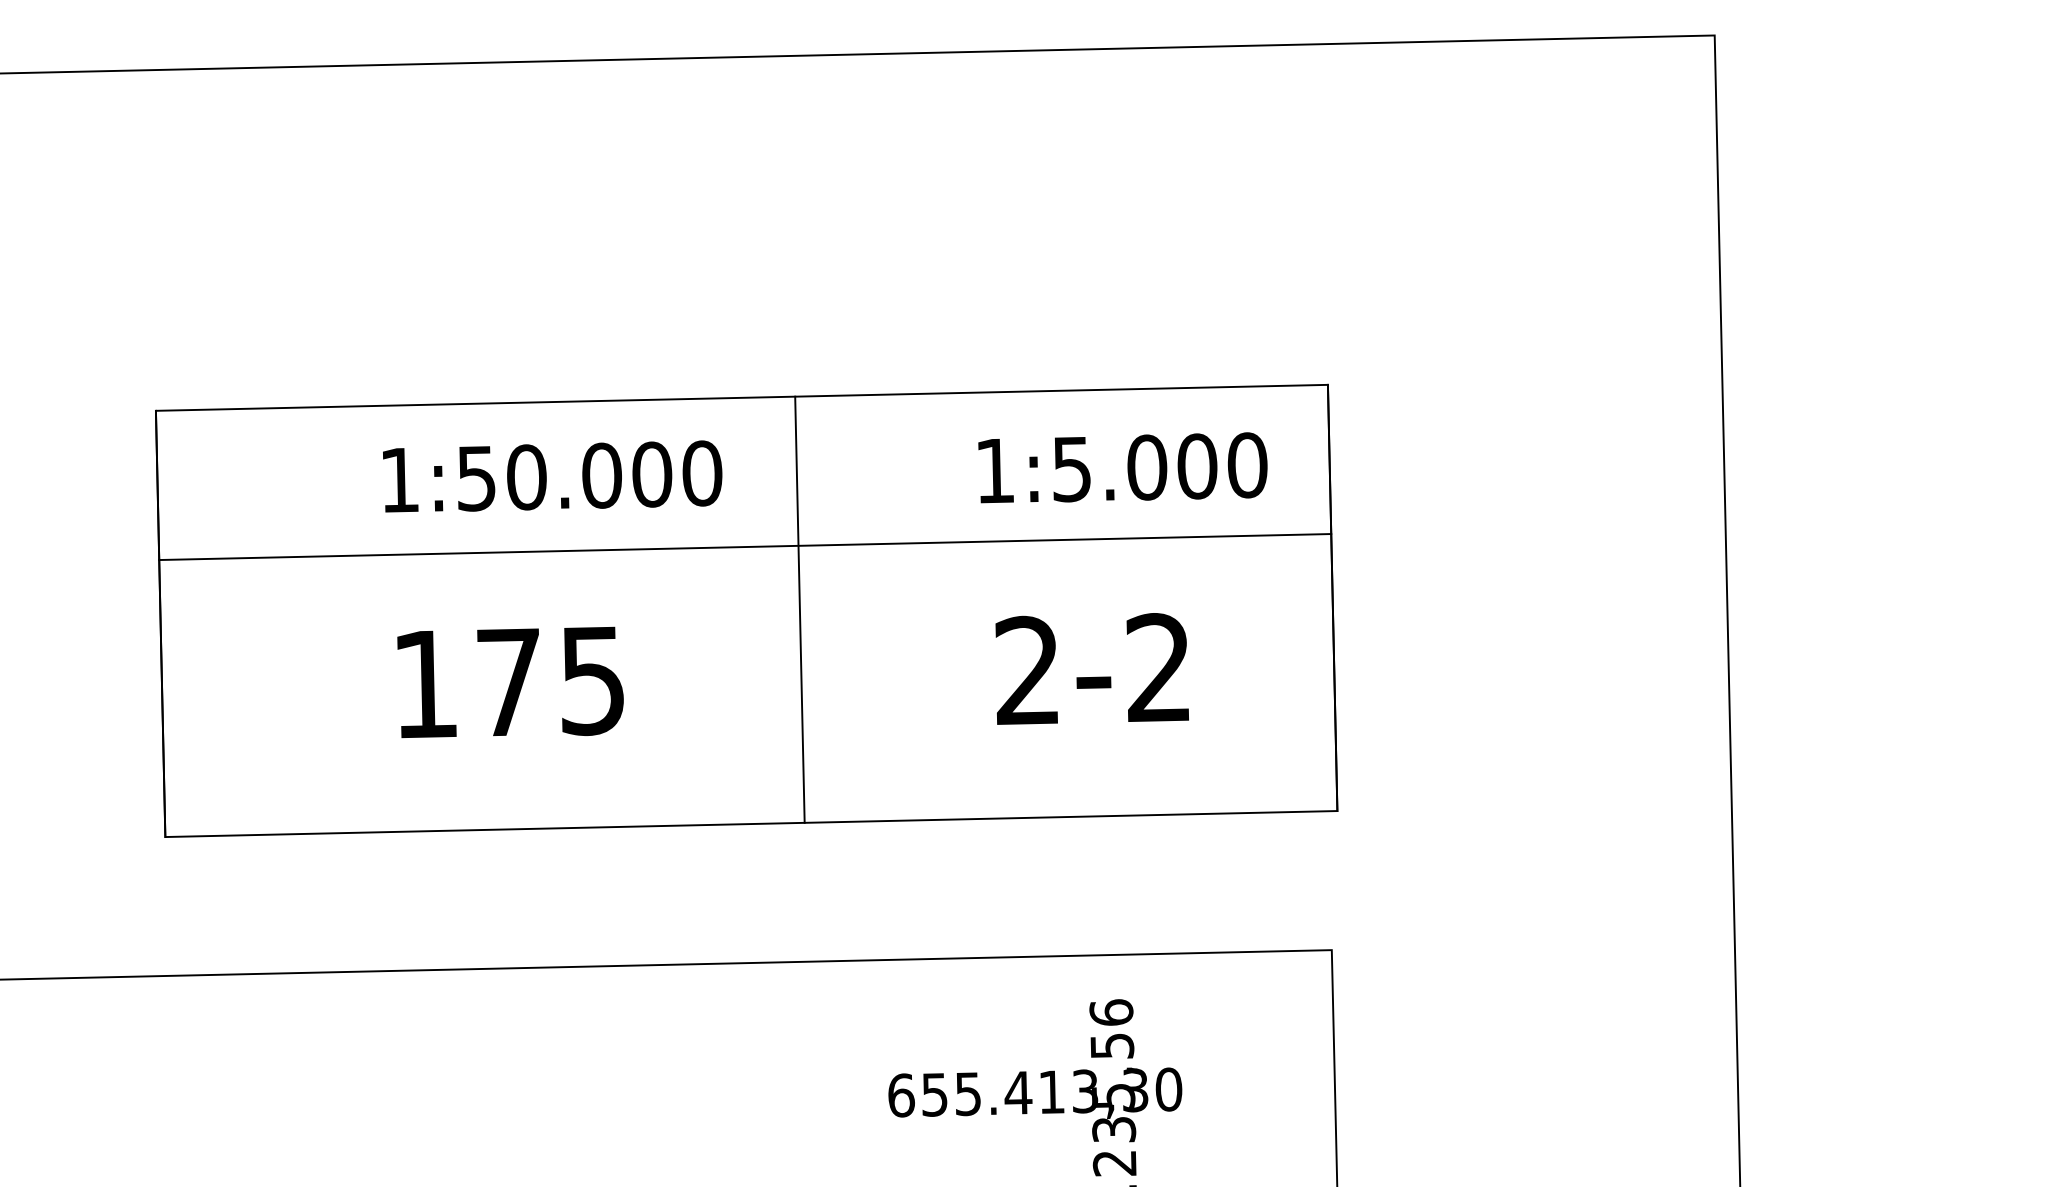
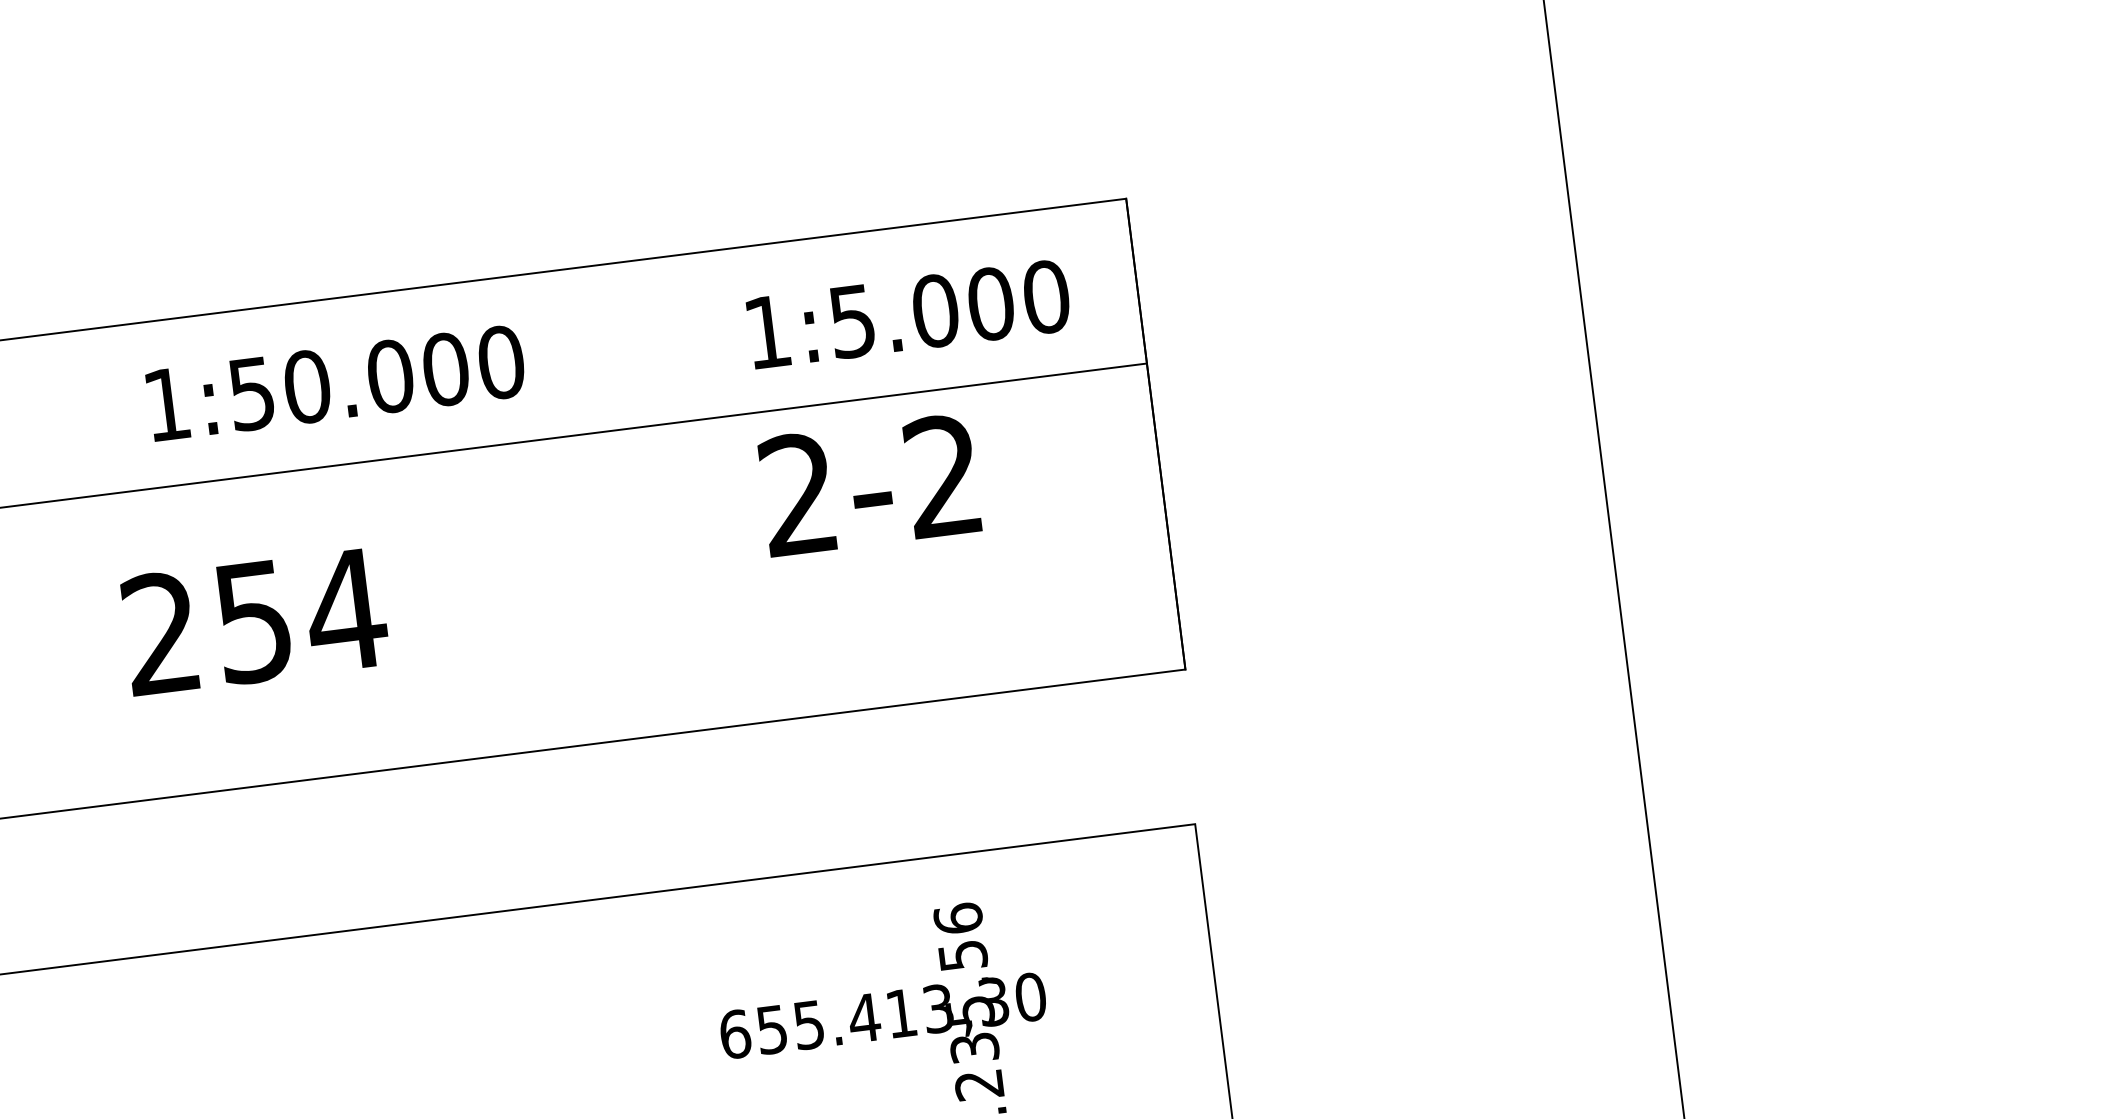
text: (552, 476) -> (335, 382), moved
line: (799, 609) -> (566, 507), removed
text: (1091, 668) -> (868, 484), moved
text: (510, 682) -> (255, 621), 175 -> 254

